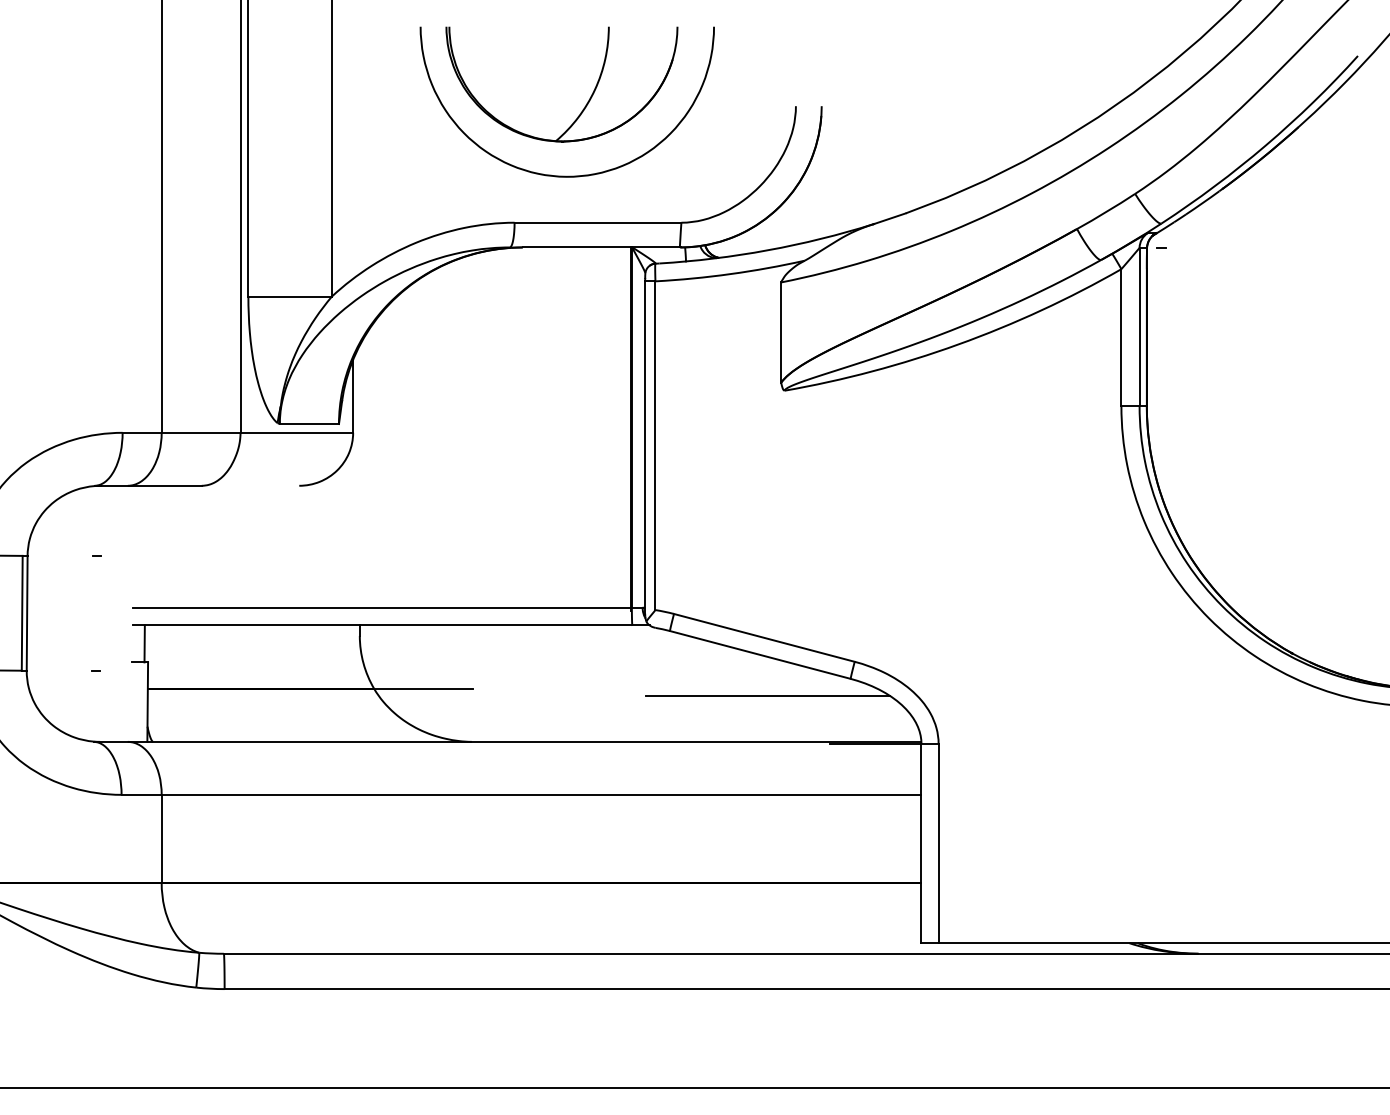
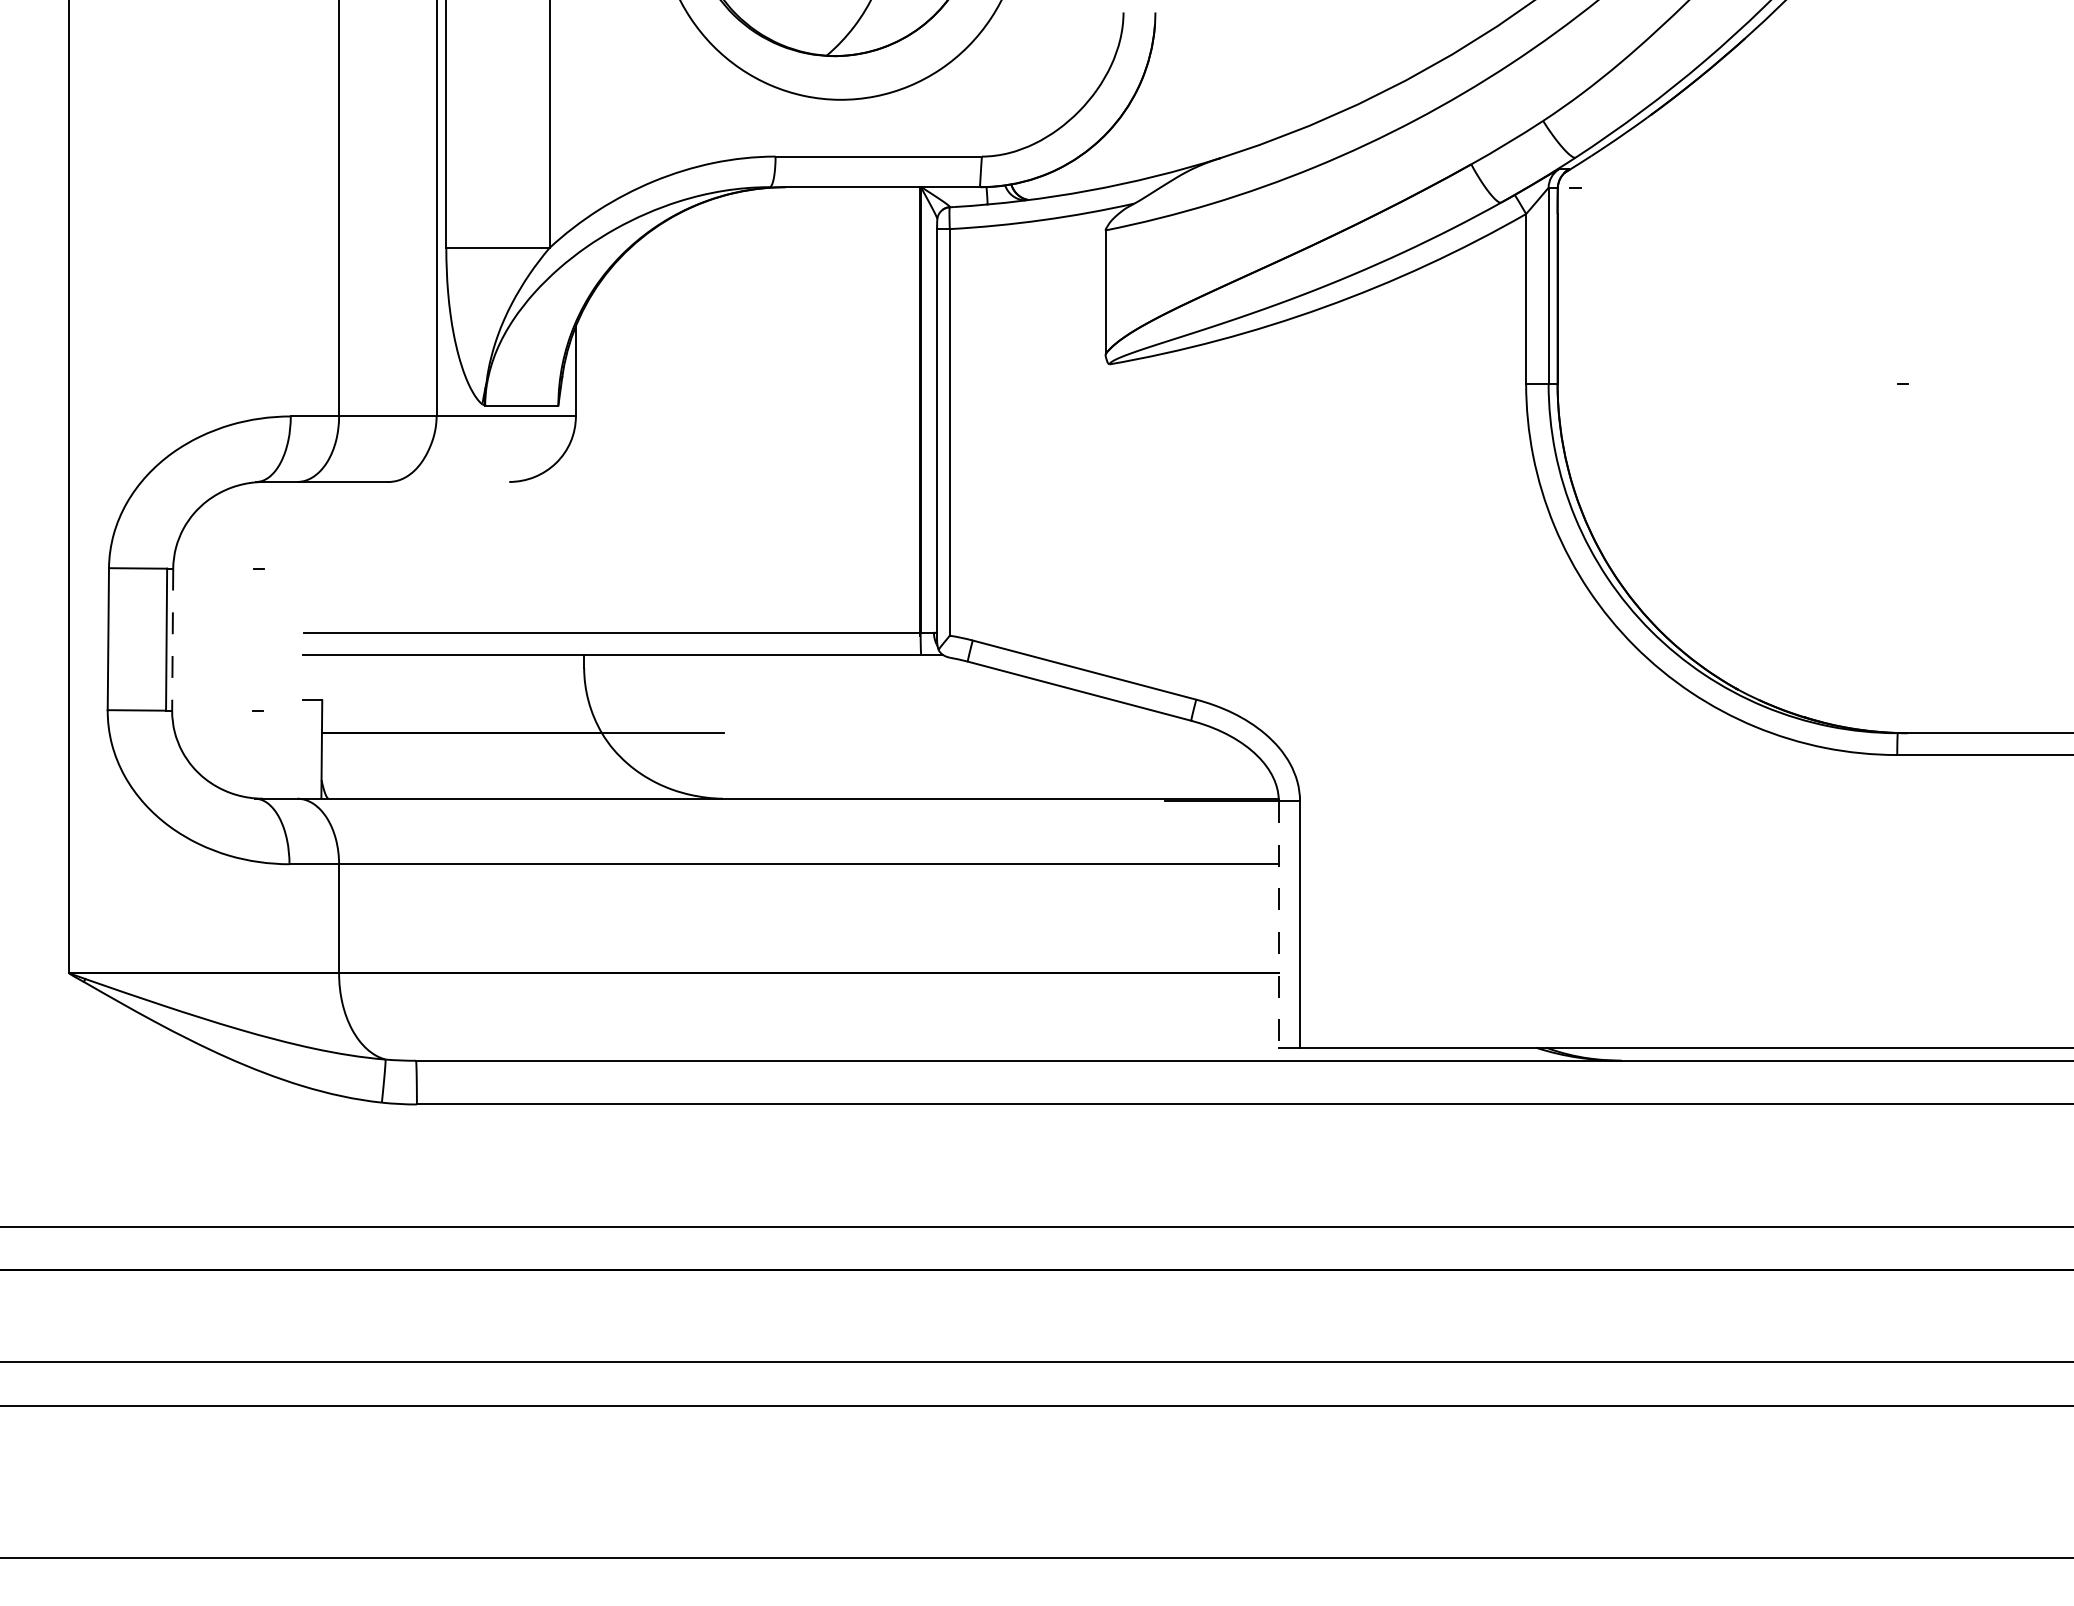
line: (27, 613) -> (172, 639), solid -> dashed
line: (144, 643) -> (317, 677), removed
line: (767, 695) -> (1088, 741), removed
line: (921, 843) -> (1278, 924), solid -> dashed

